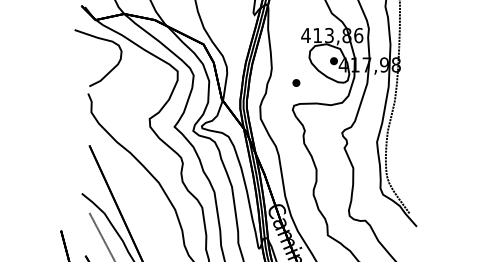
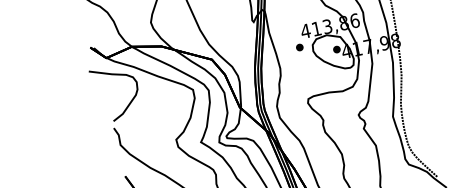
part: (296, 82) -> (299, 47), moved

